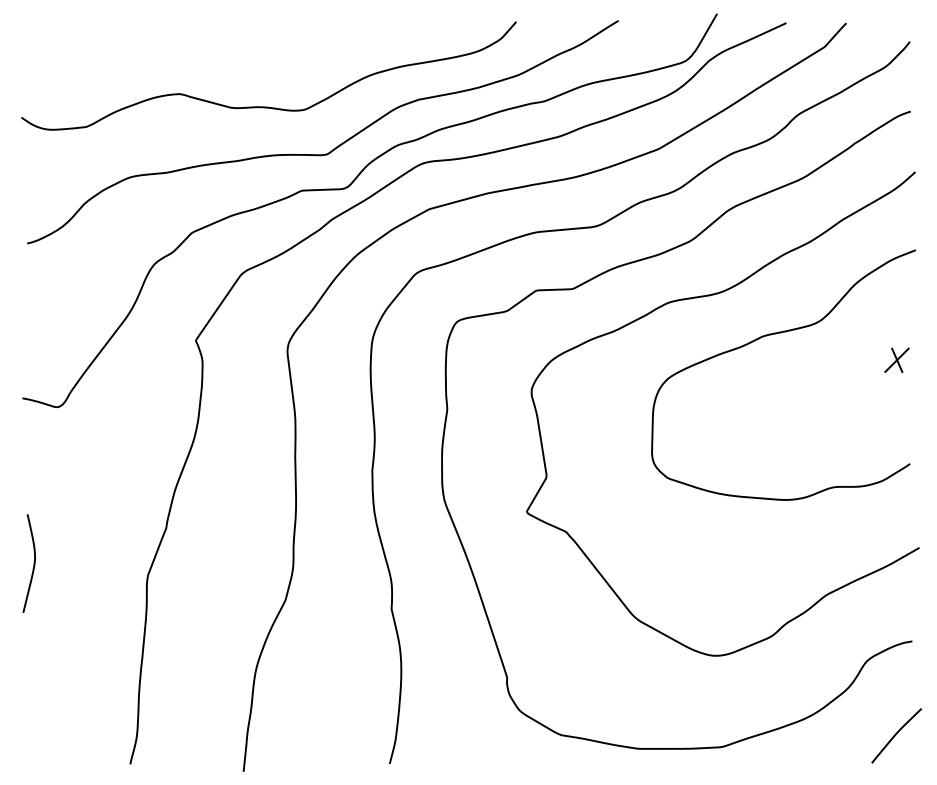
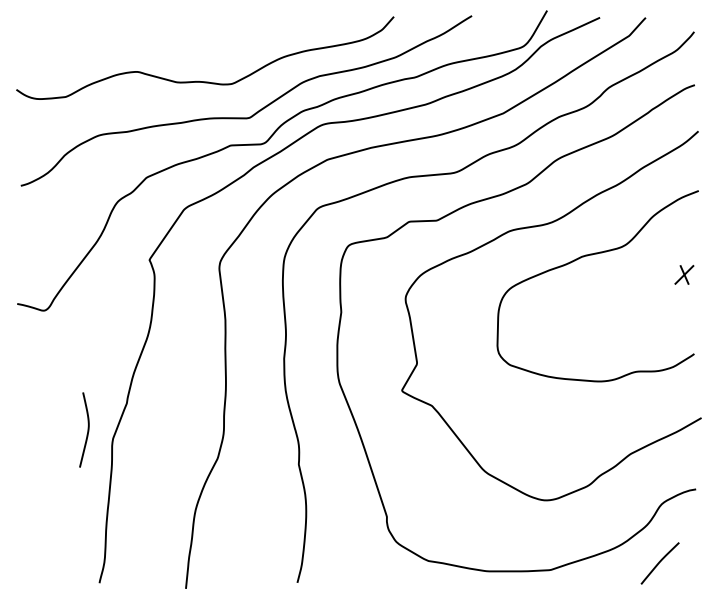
curve: (33, 562) -> (87, 429), moved
curve: (895, 735) -> (659, 563), moved

